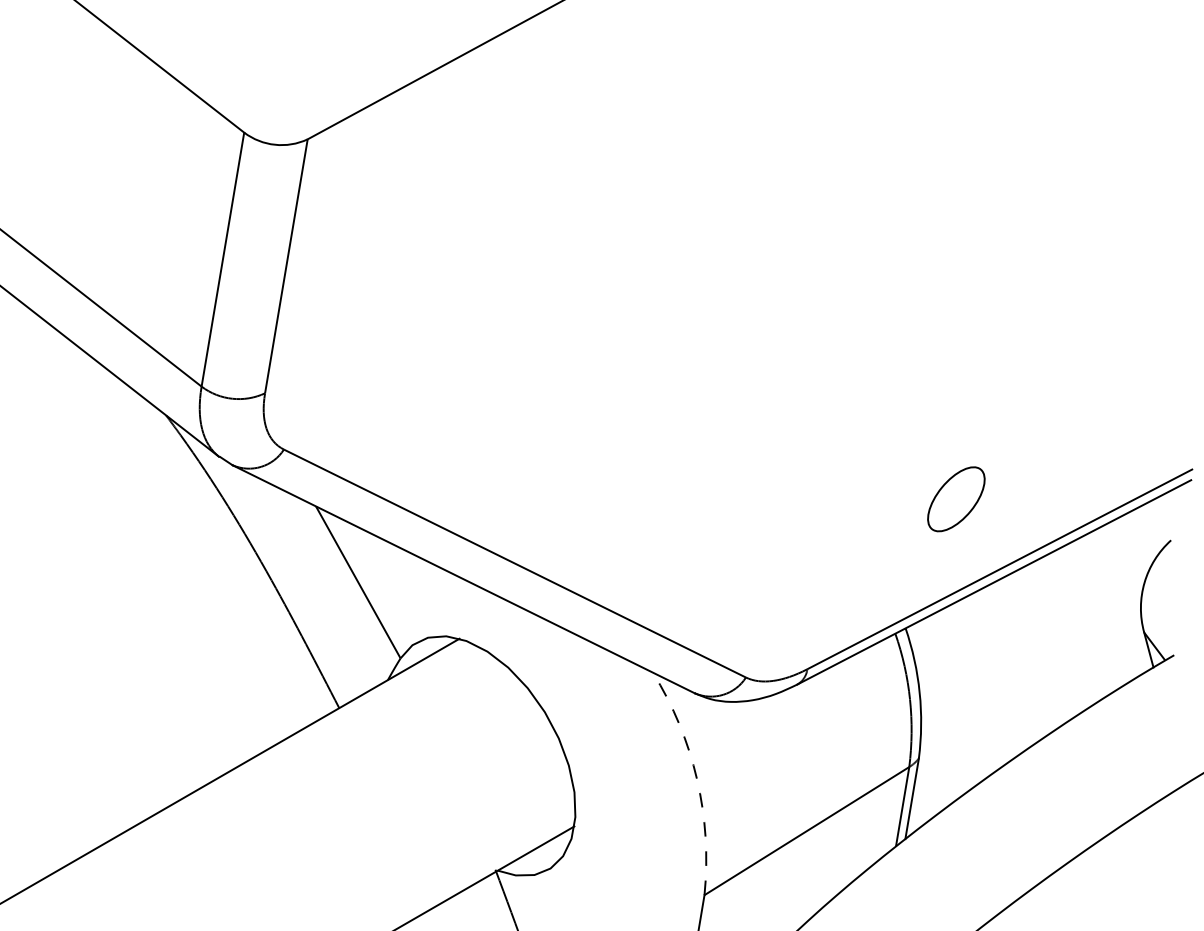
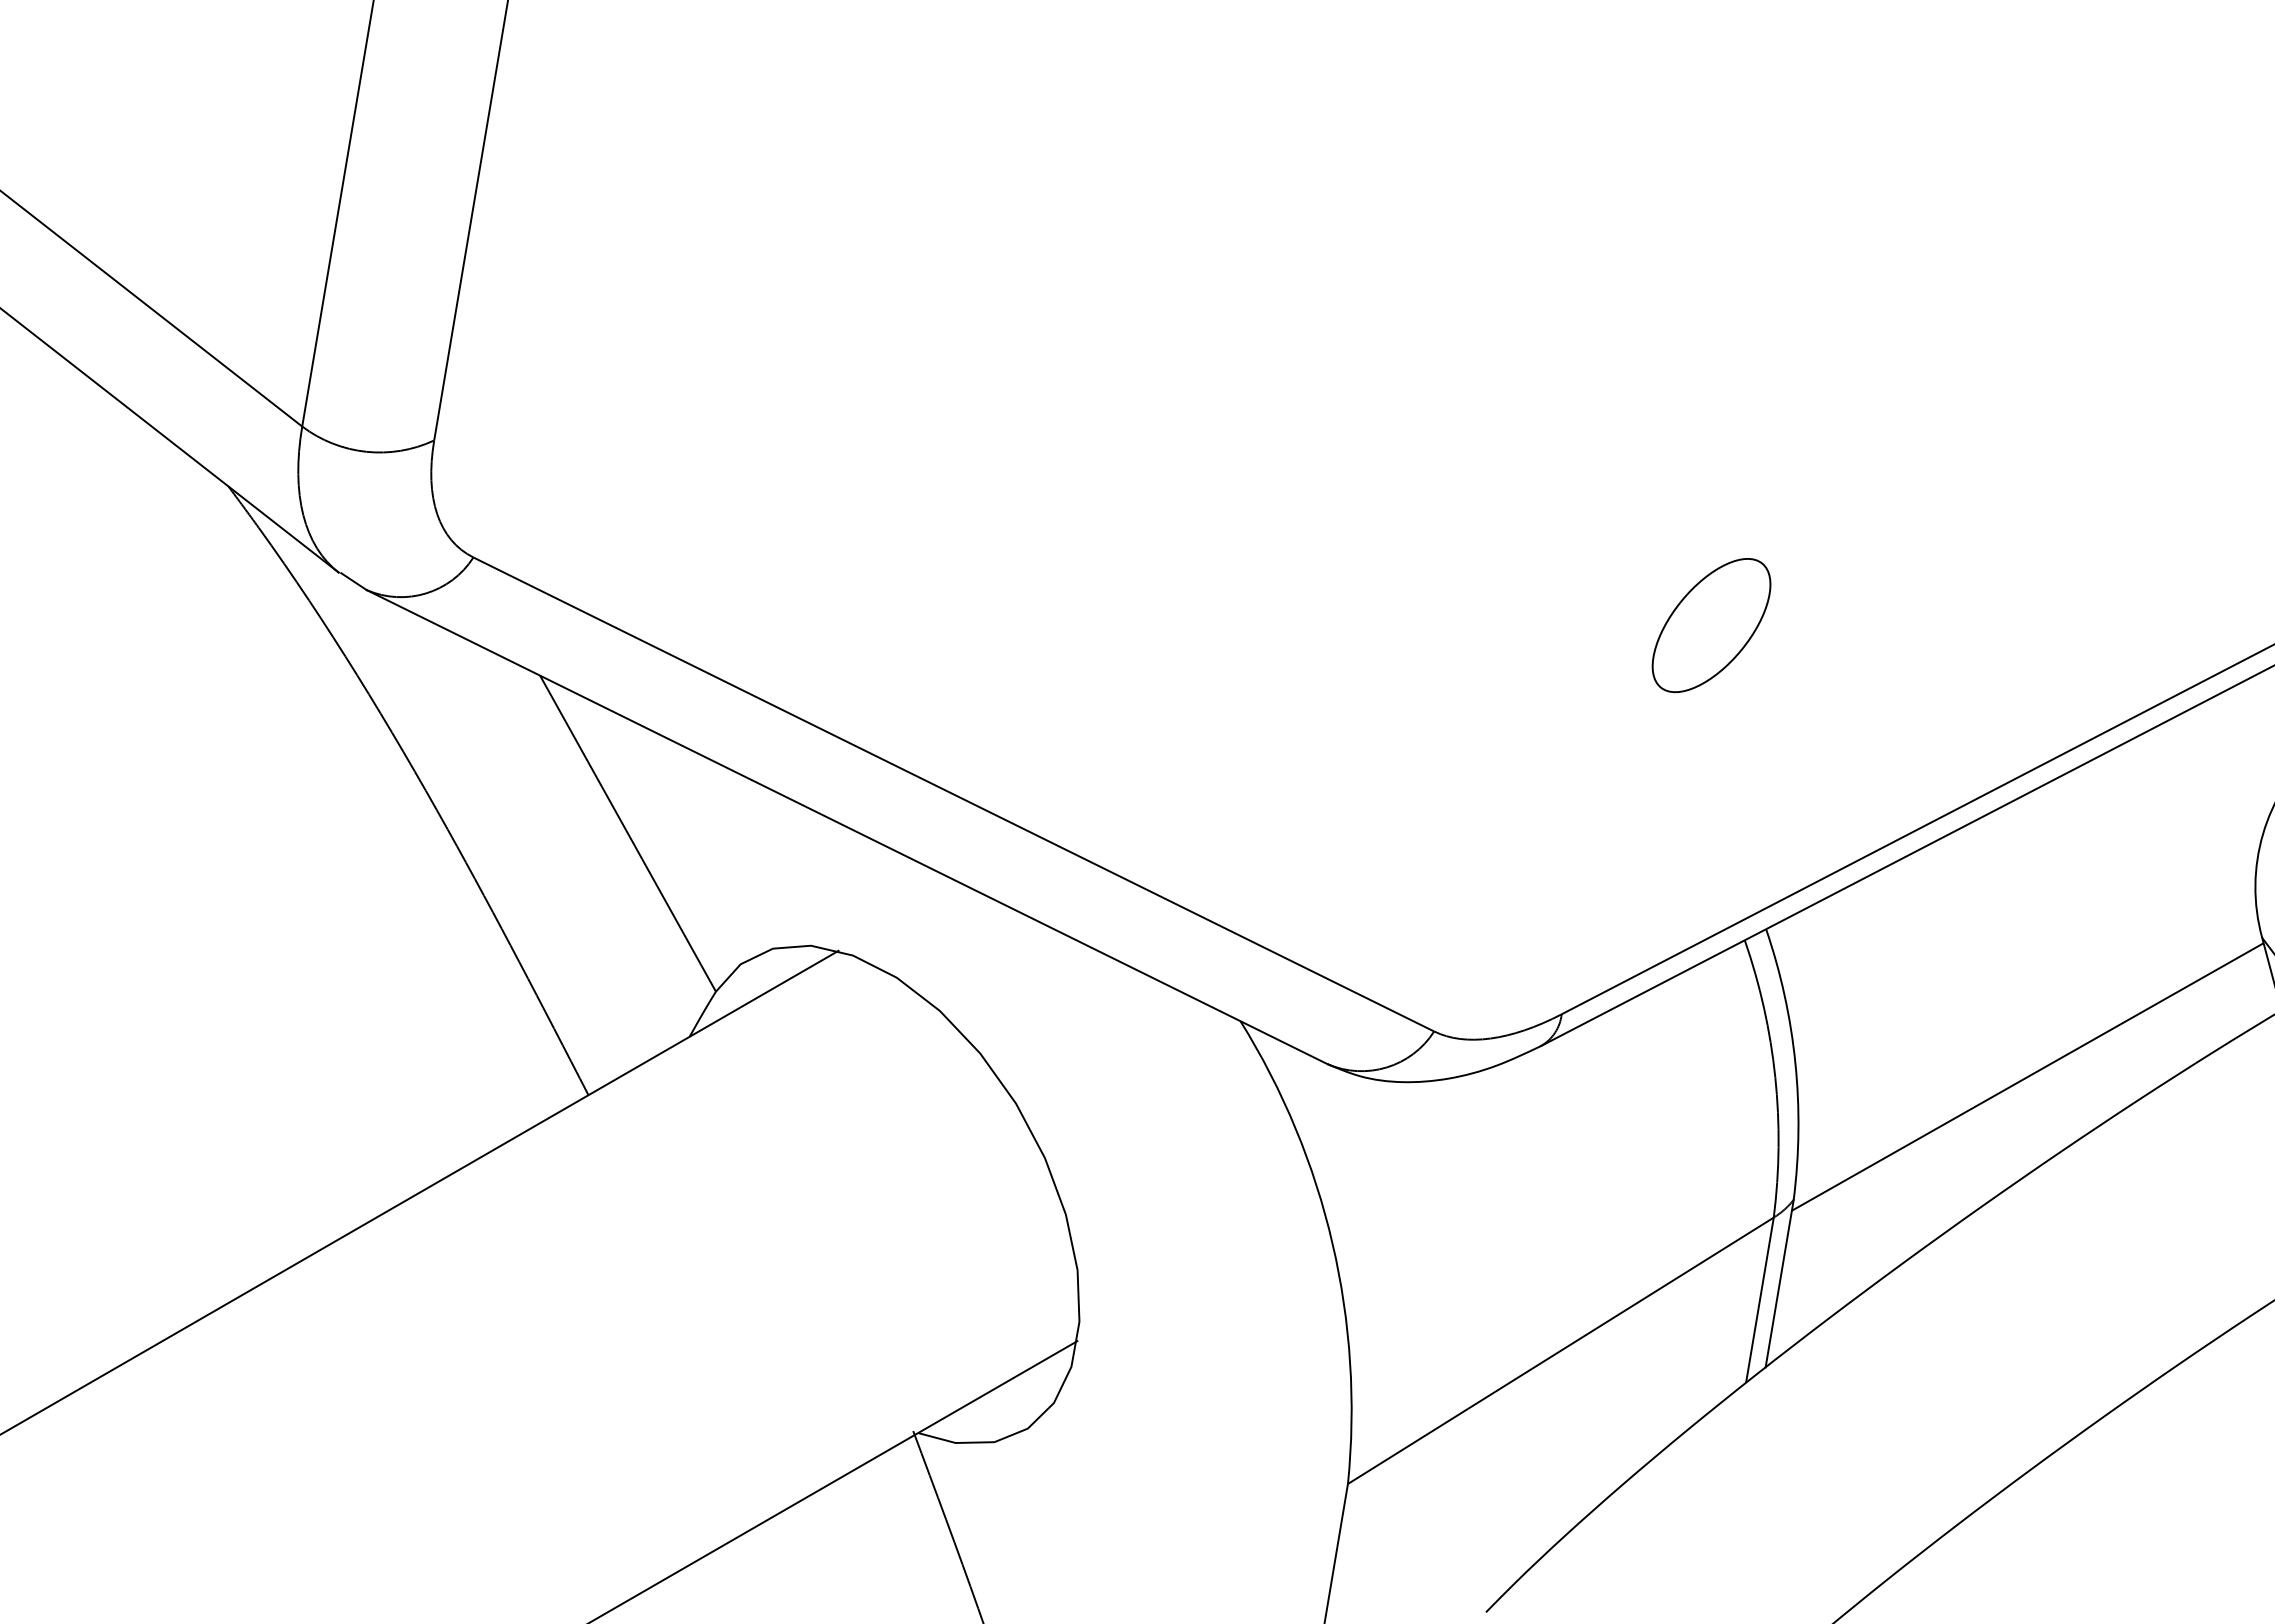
part: (956, 499) -> (1711, 625), moved
line: (1031, 699) -> (2027, 1077), added
arc: (697, 779) -> (1333, 1243), dashed -> solid

